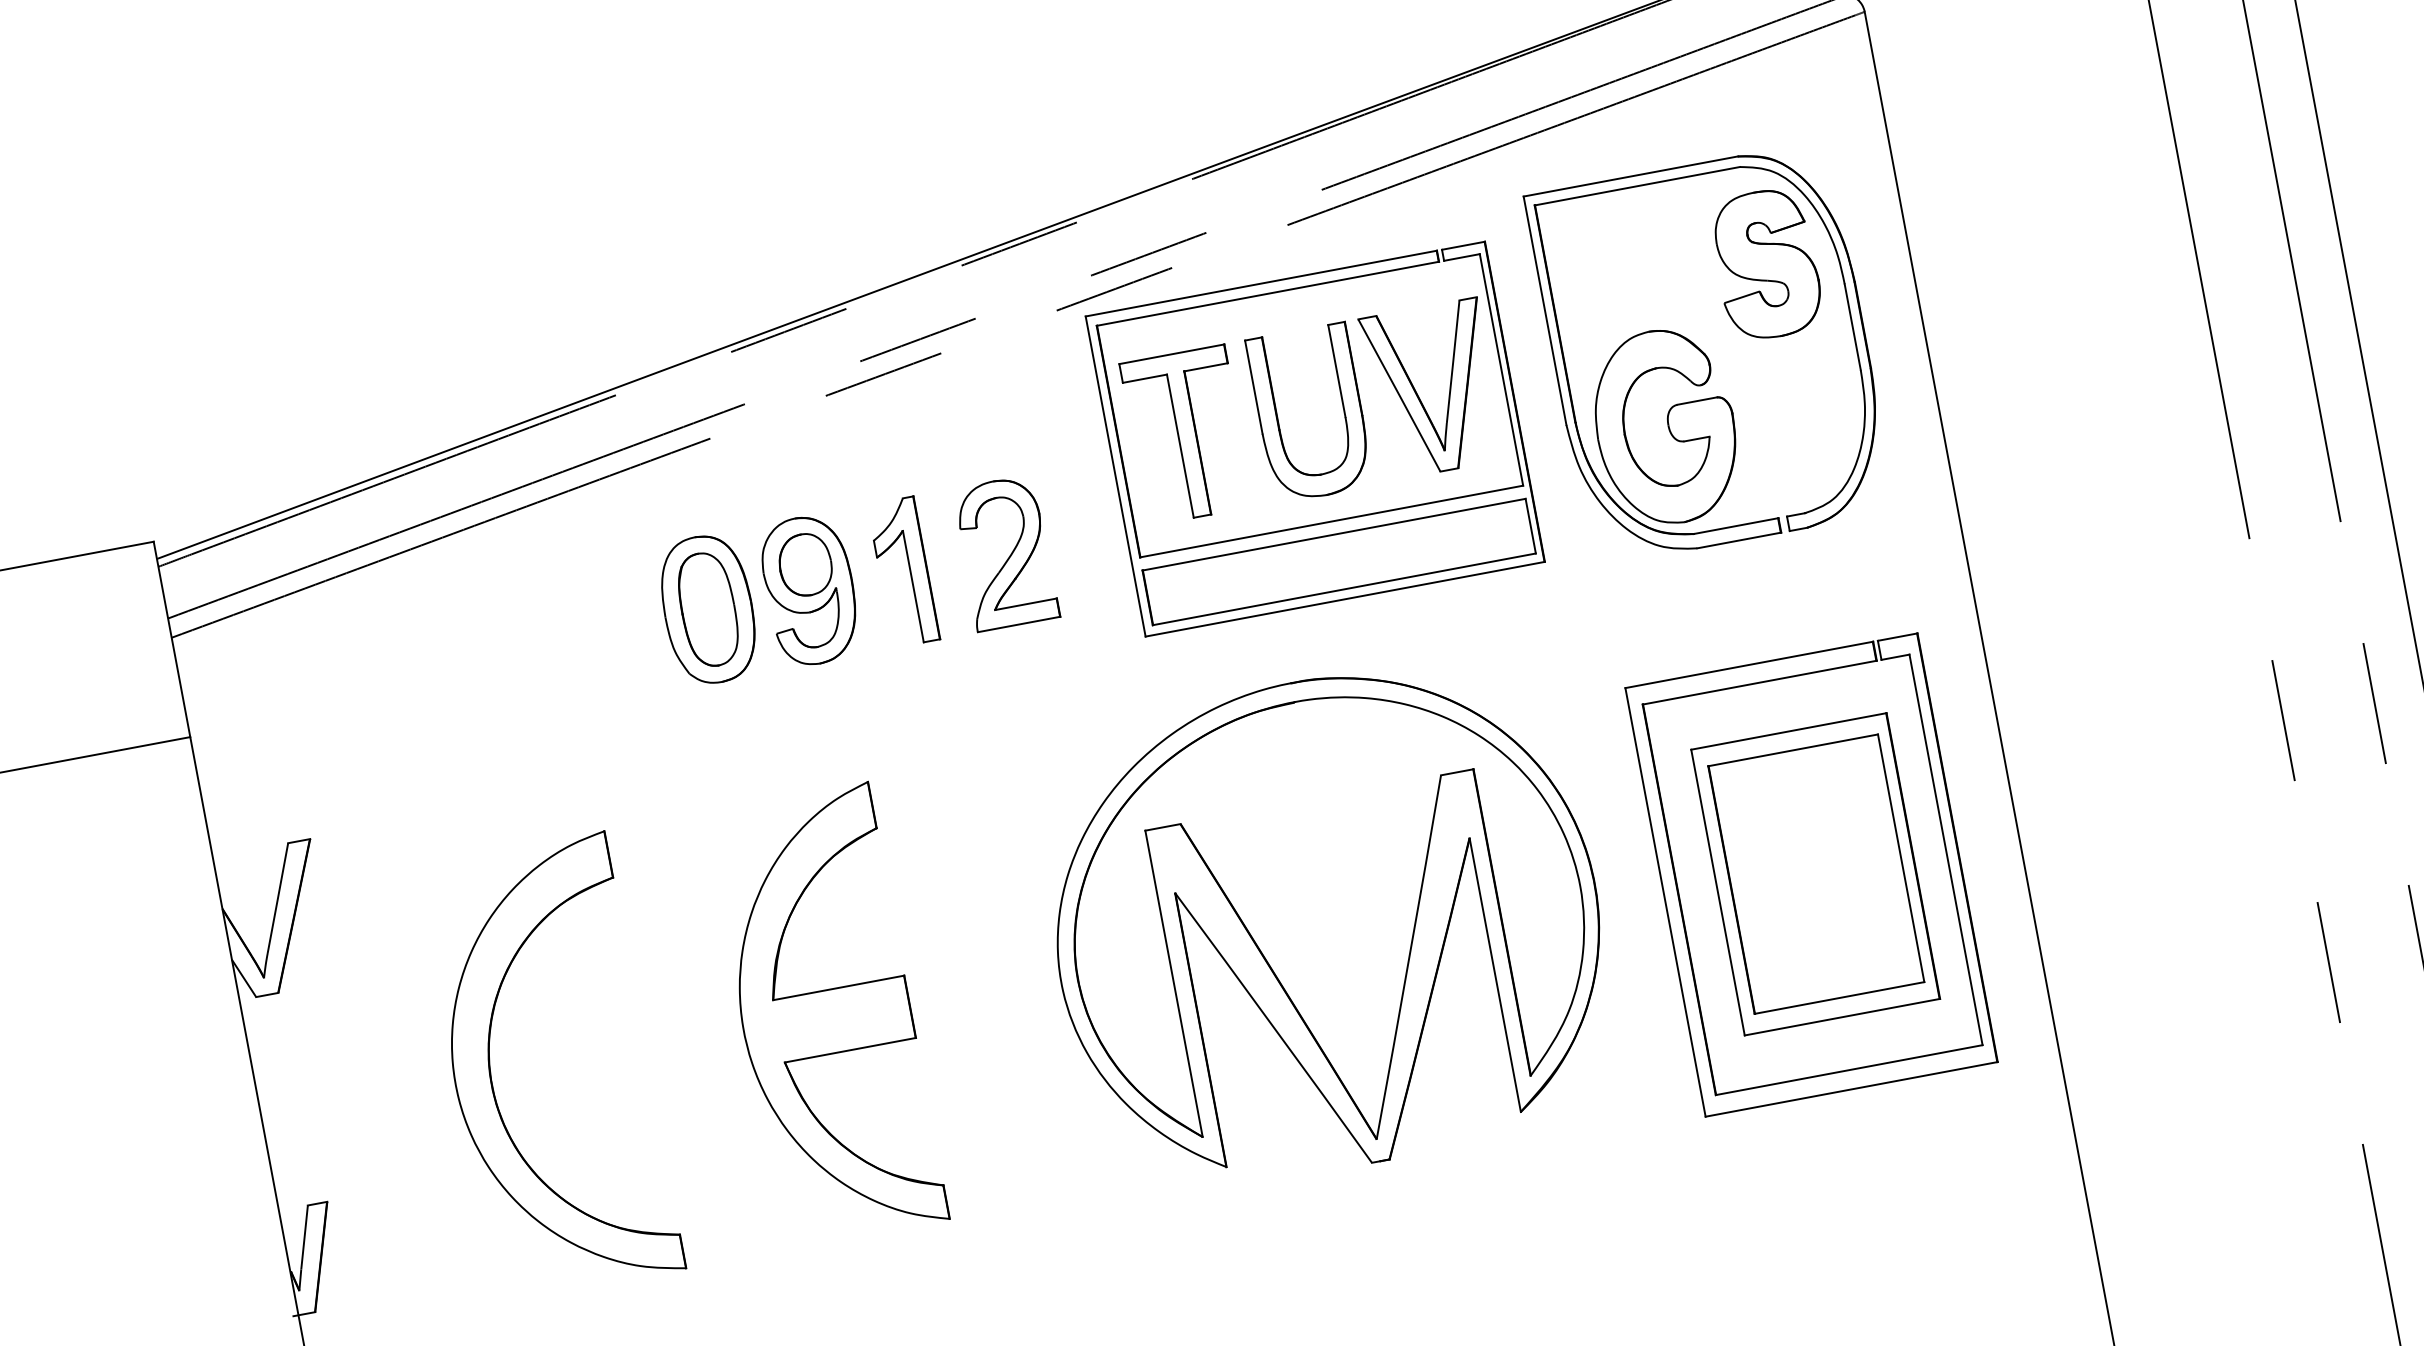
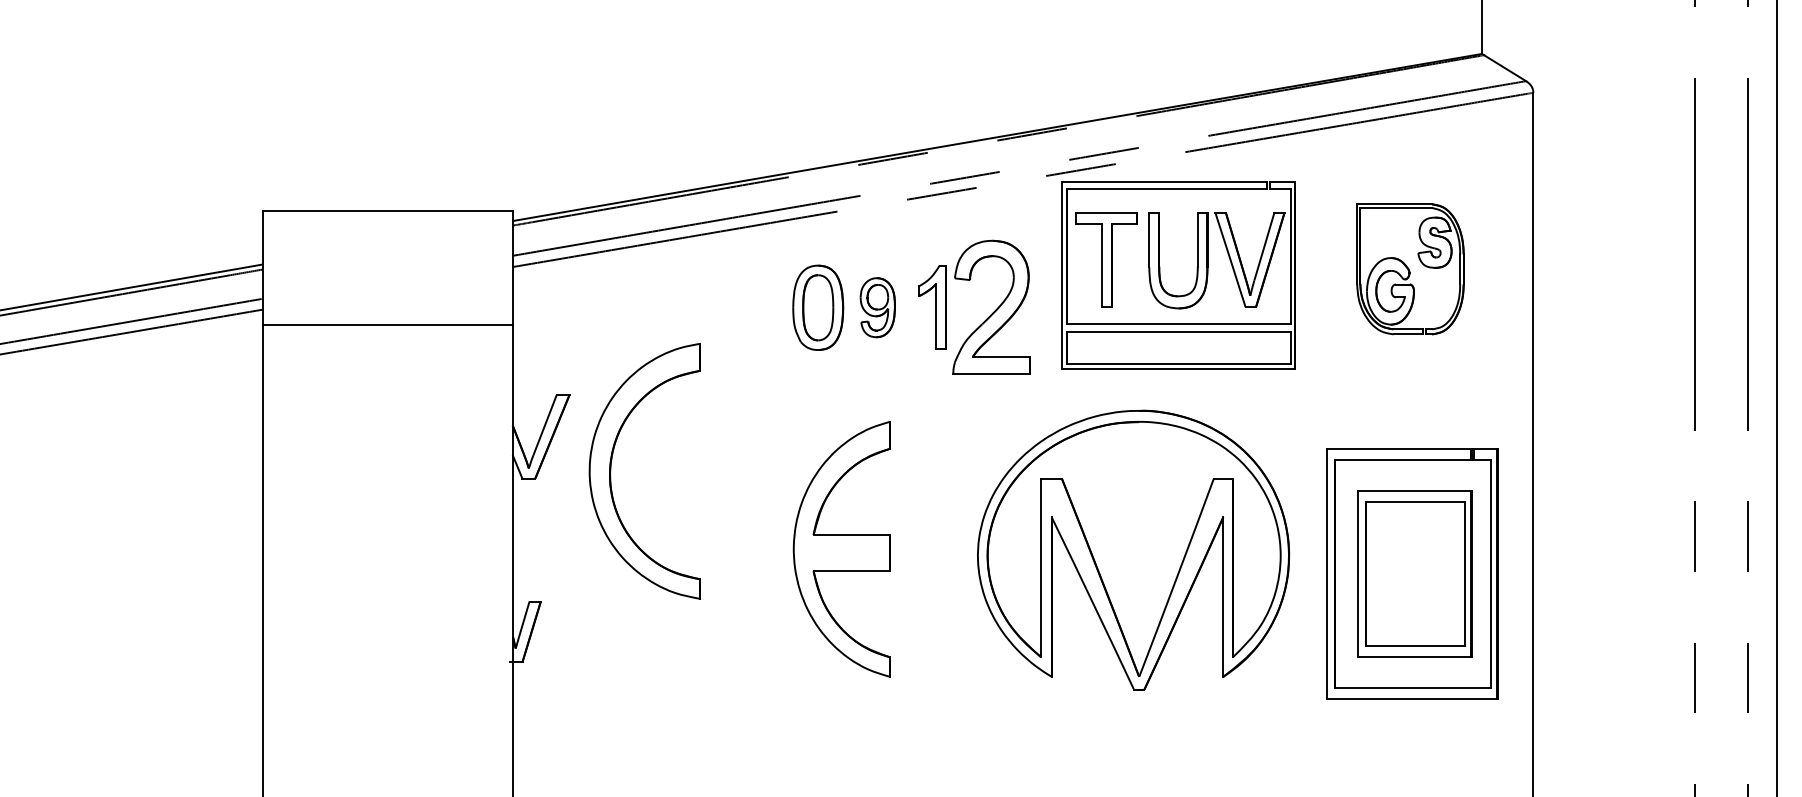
part: (1710, 354) -> (1410, 269), size x0.6
part: (1004, 551) -> (991, 306), size x1.6
part: (809, 590) -> (877, 307), size x0.7
part: (493, 1078) -> (611, 471), moved

